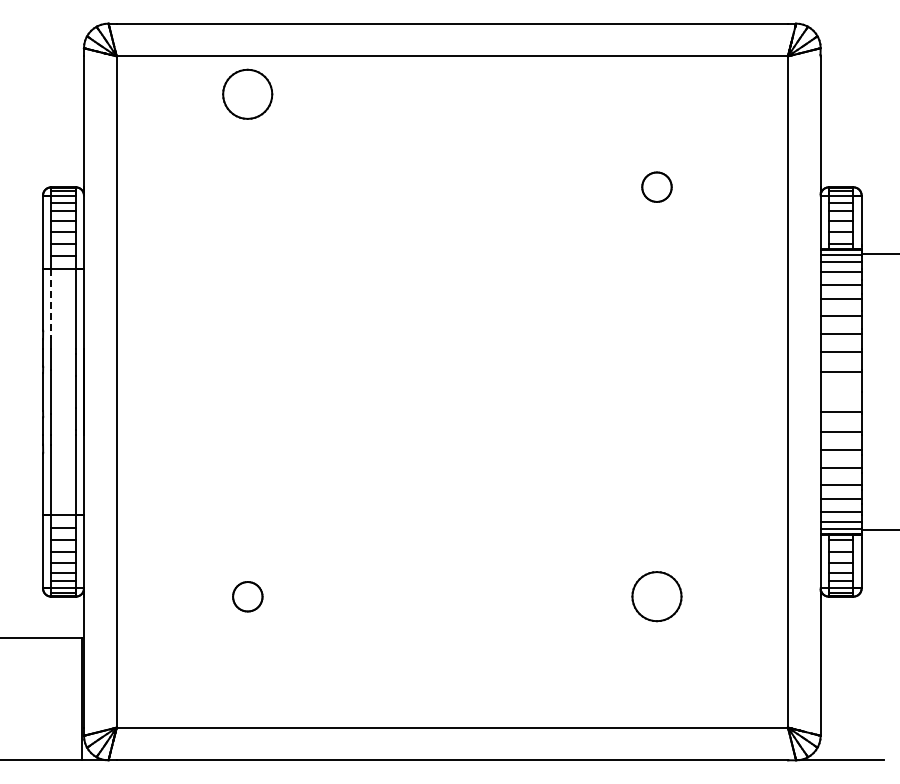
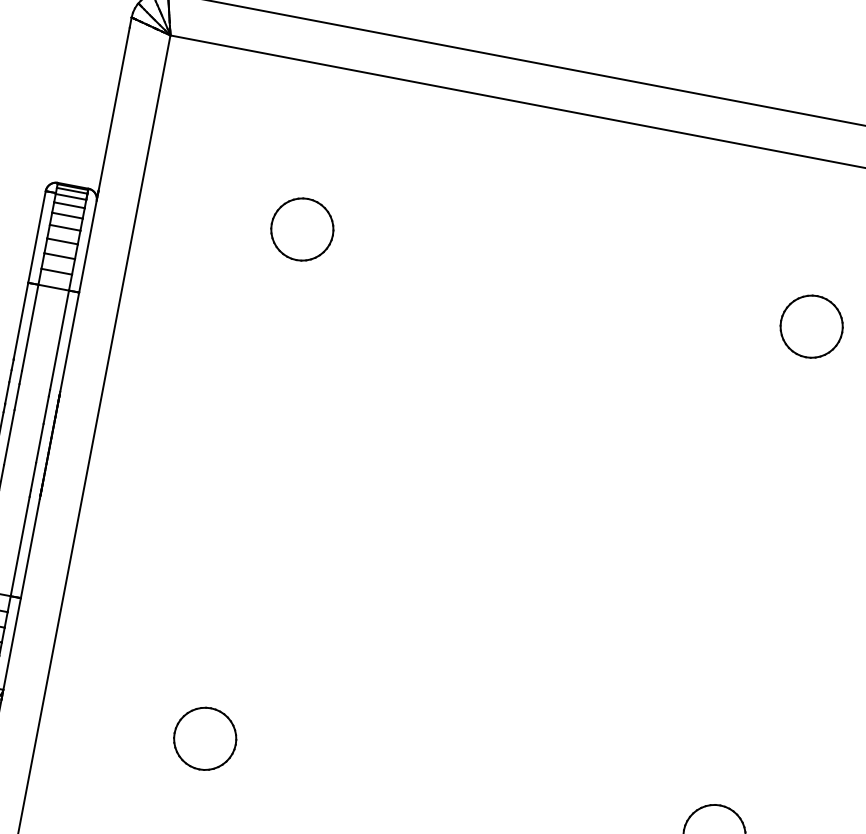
part: (247, 93) -> (302, 228), moved
part: (656, 186) -> (811, 325), size x1.67
line: (51, 303) -> (30, 327), dashed -> solid
part: (247, 596) -> (204, 738), size x1.67

